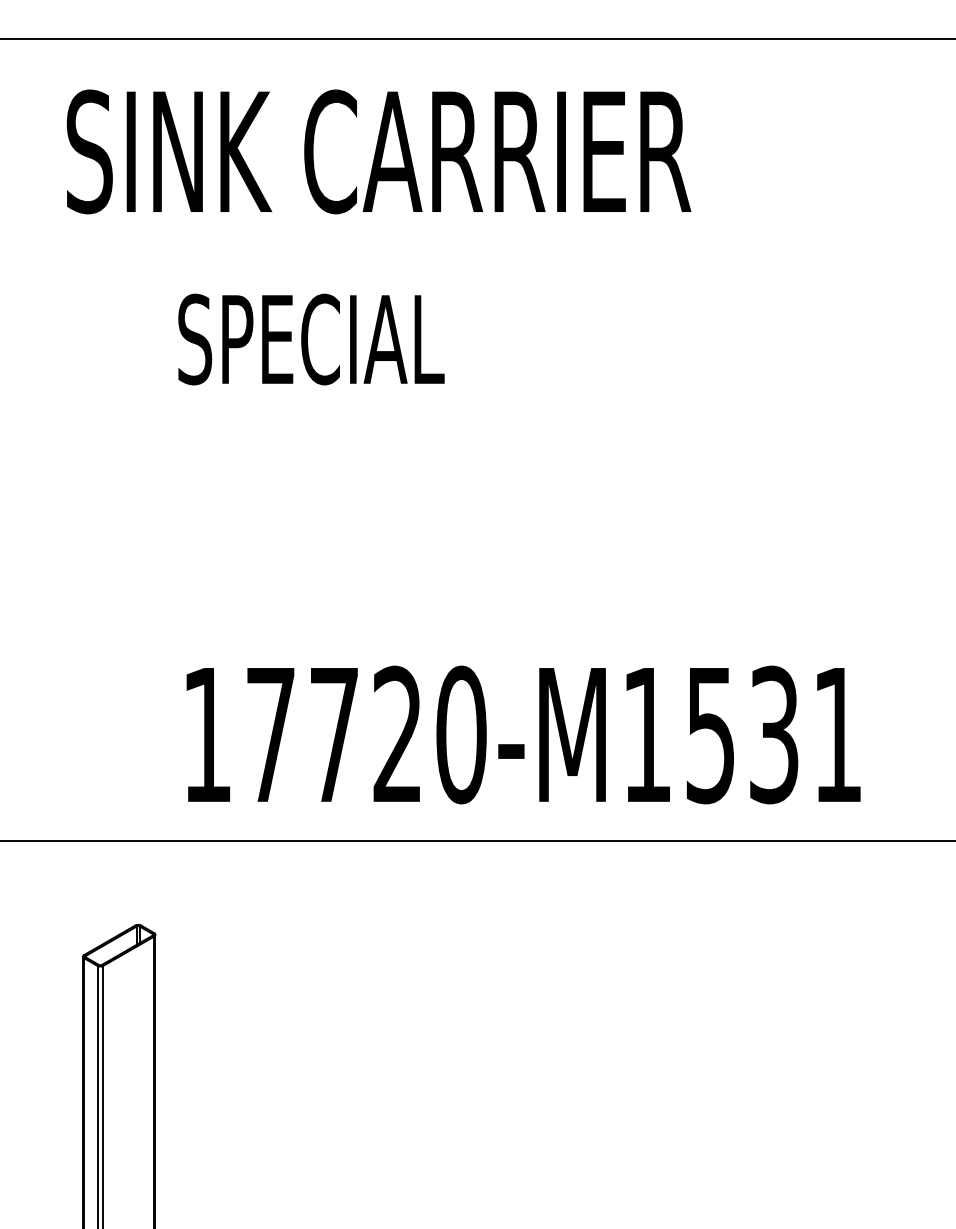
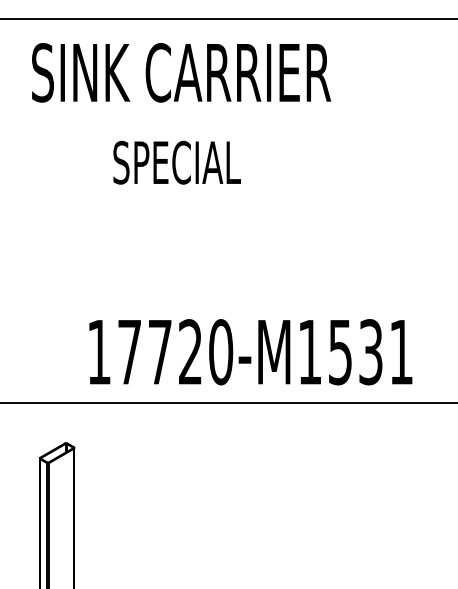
text: (309, 339) -> (176, 162), moved

